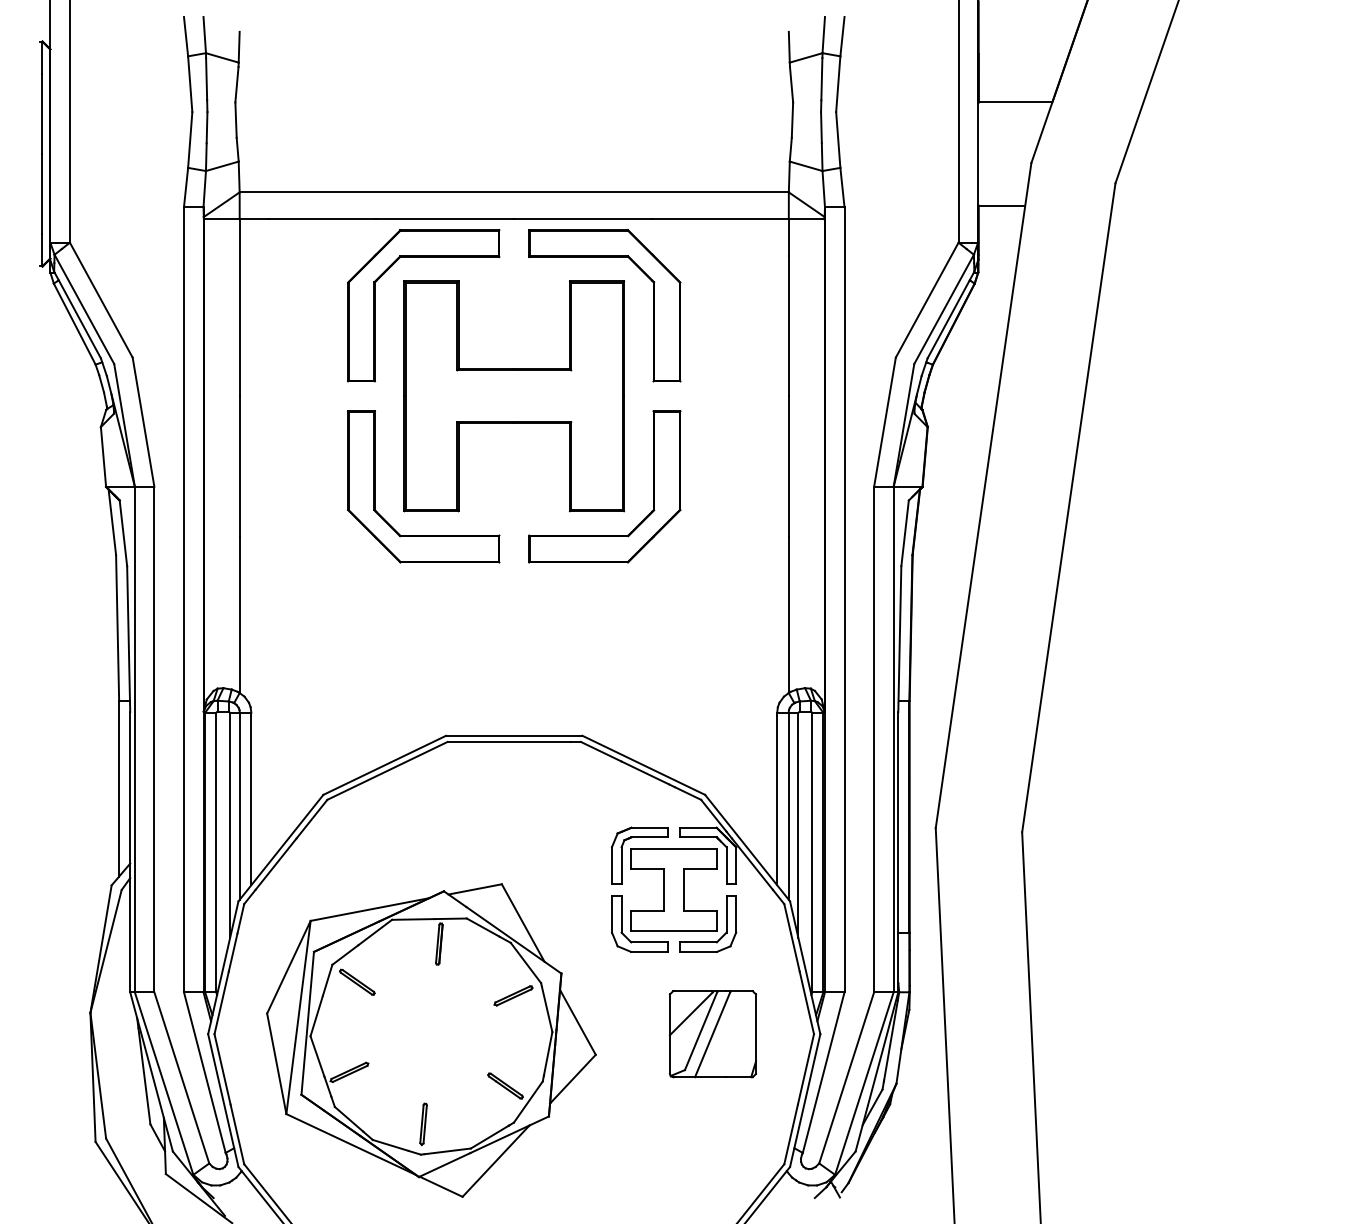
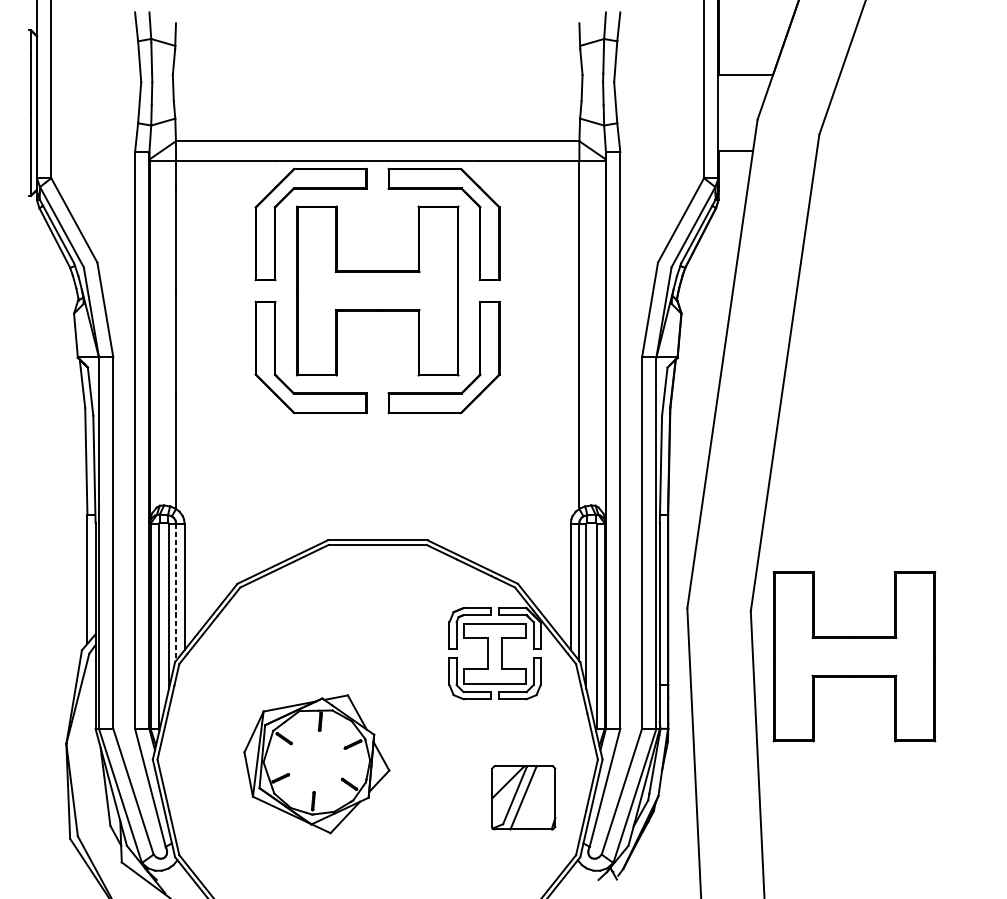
line: (239, 806) -> (175, 592), solid -> dashed
part: (1163, 894) -> (854, 657), added
part: (712, 1034) -> (523, 798), moved
part: (431, 1040) -> (316, 764), size x0.6

